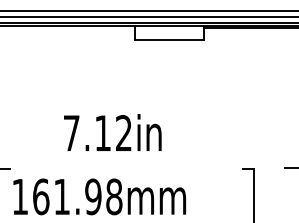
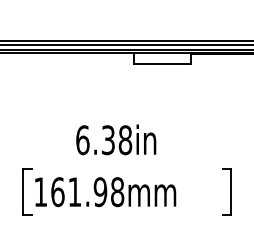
text: (98, 133) -> (104, 140), 7.12in -> 6.38in

